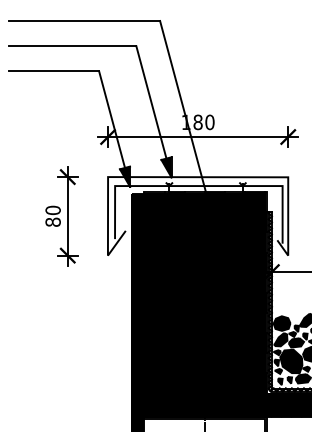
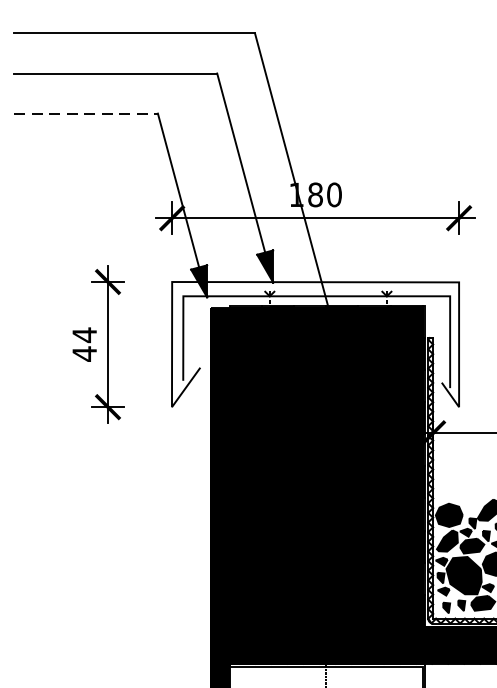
line: (54, 71) -> (86, 113), solid -> dashed
text: (52, 216) -> (83, 344), 80 -> 44

